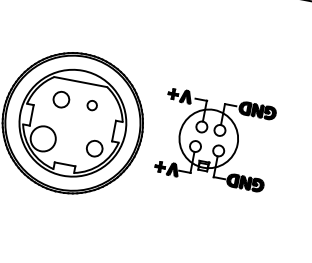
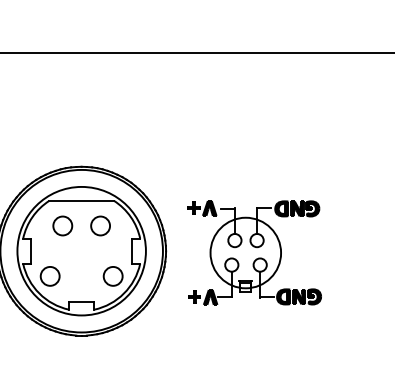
circle: (92, 105) -> (100, 225), size x1.67
circle: (42, 138) -> (49, 275), size x0.62
part: (215, 139) -> (254, 252), moved

